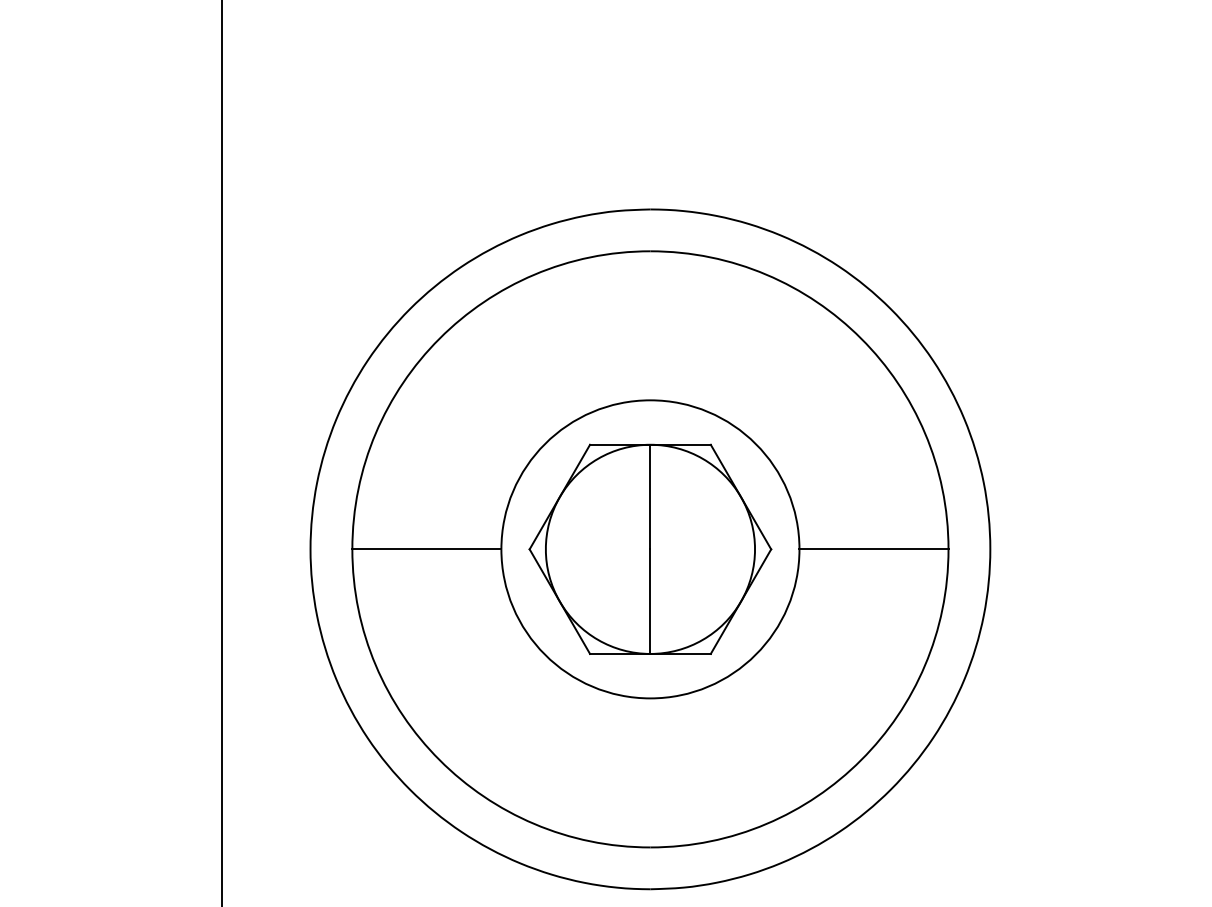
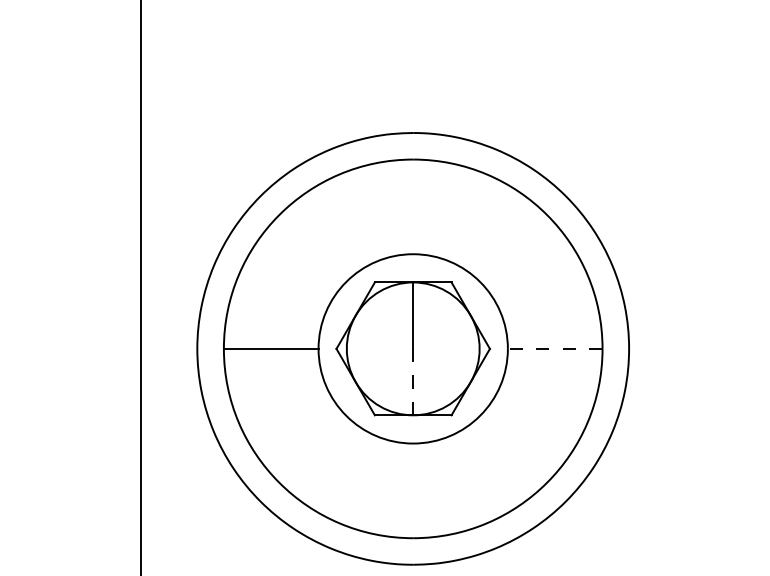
line: (872, 548) -> (554, 348), solid -> dashed
line: (650, 602) -> (413, 382), solid -> dashed

